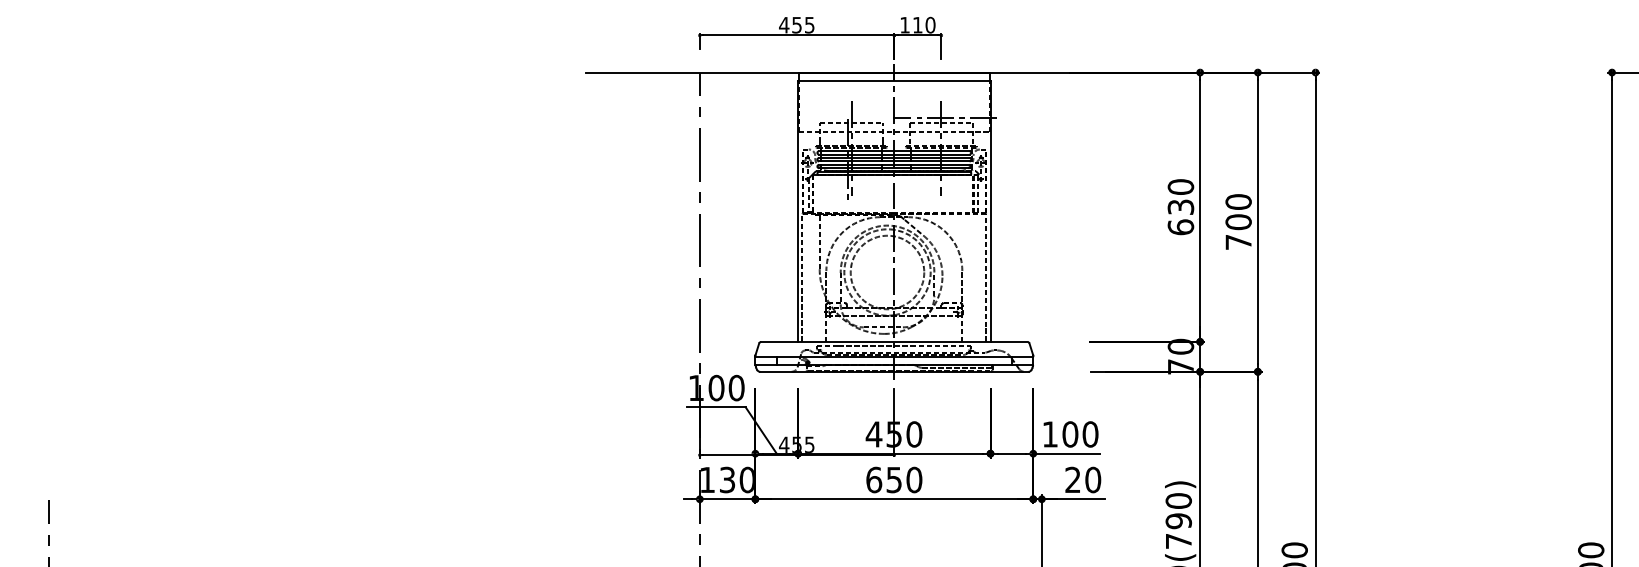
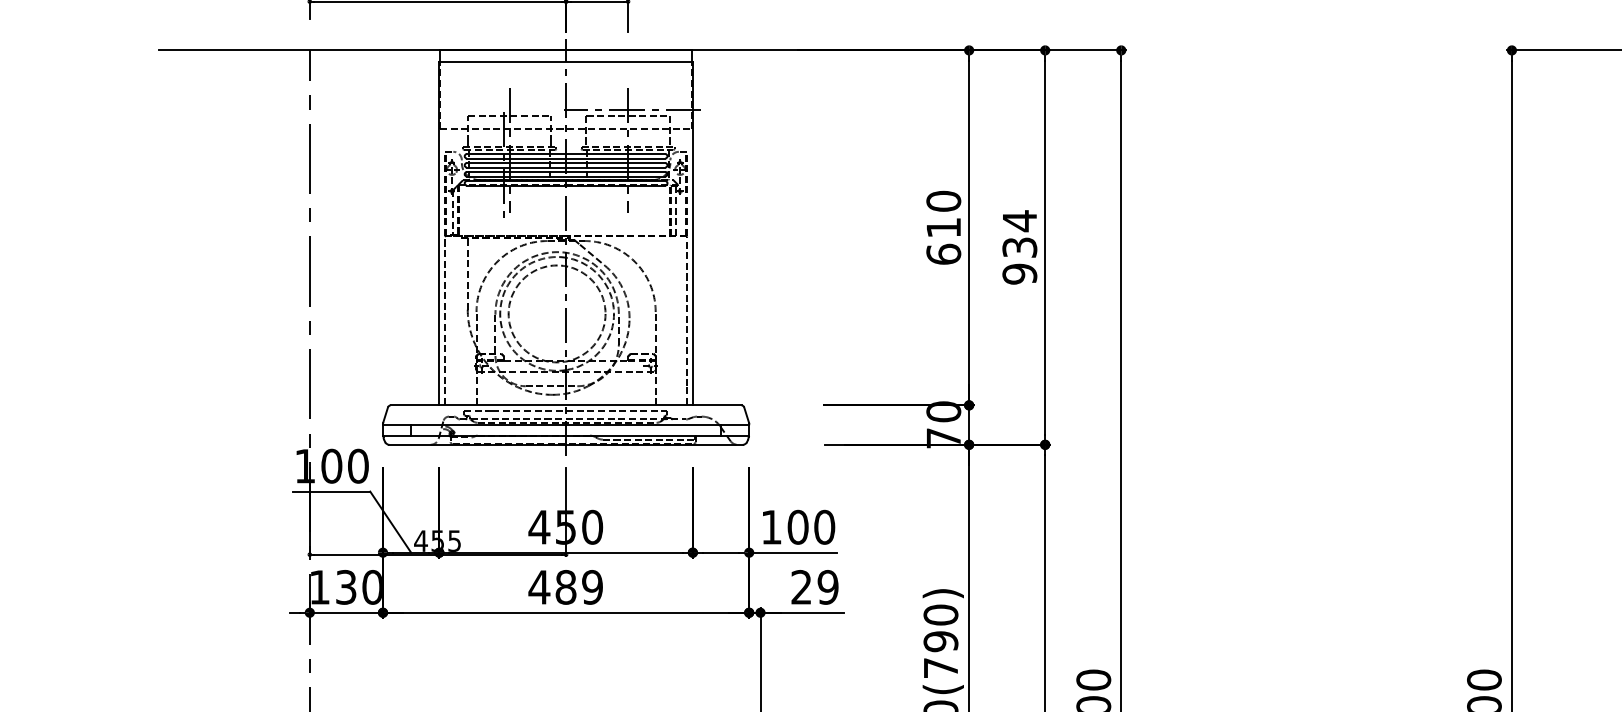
text: (1180, 206) -> (943, 226), 630 -> 610
text: (1238, 221) -> (1019, 246), 700 -> 934
text: (893, 479) -> (565, 586), 650 -> 489
text: (1093, 480) -> (828, 588), 20 -> 29

